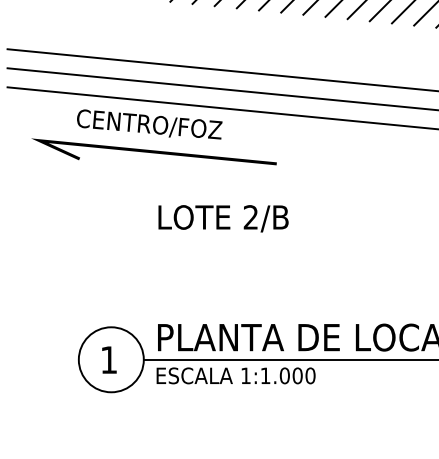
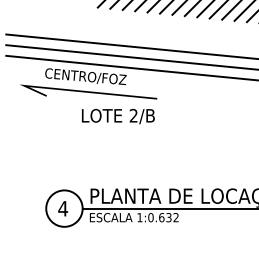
text: (223, 218) -> (118, 116), moved
text: (109, 359) -> (63, 208), 1 -> 4
text: (287, 375) -> (163, 217), 1:1.000 -> 1:0.632

